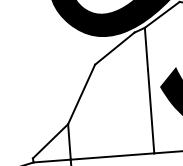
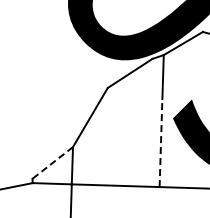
line: (151, 110) -> (161, 142), solid -> dashed
line: (50, 140) -> (52, 162), solid -> dashed

